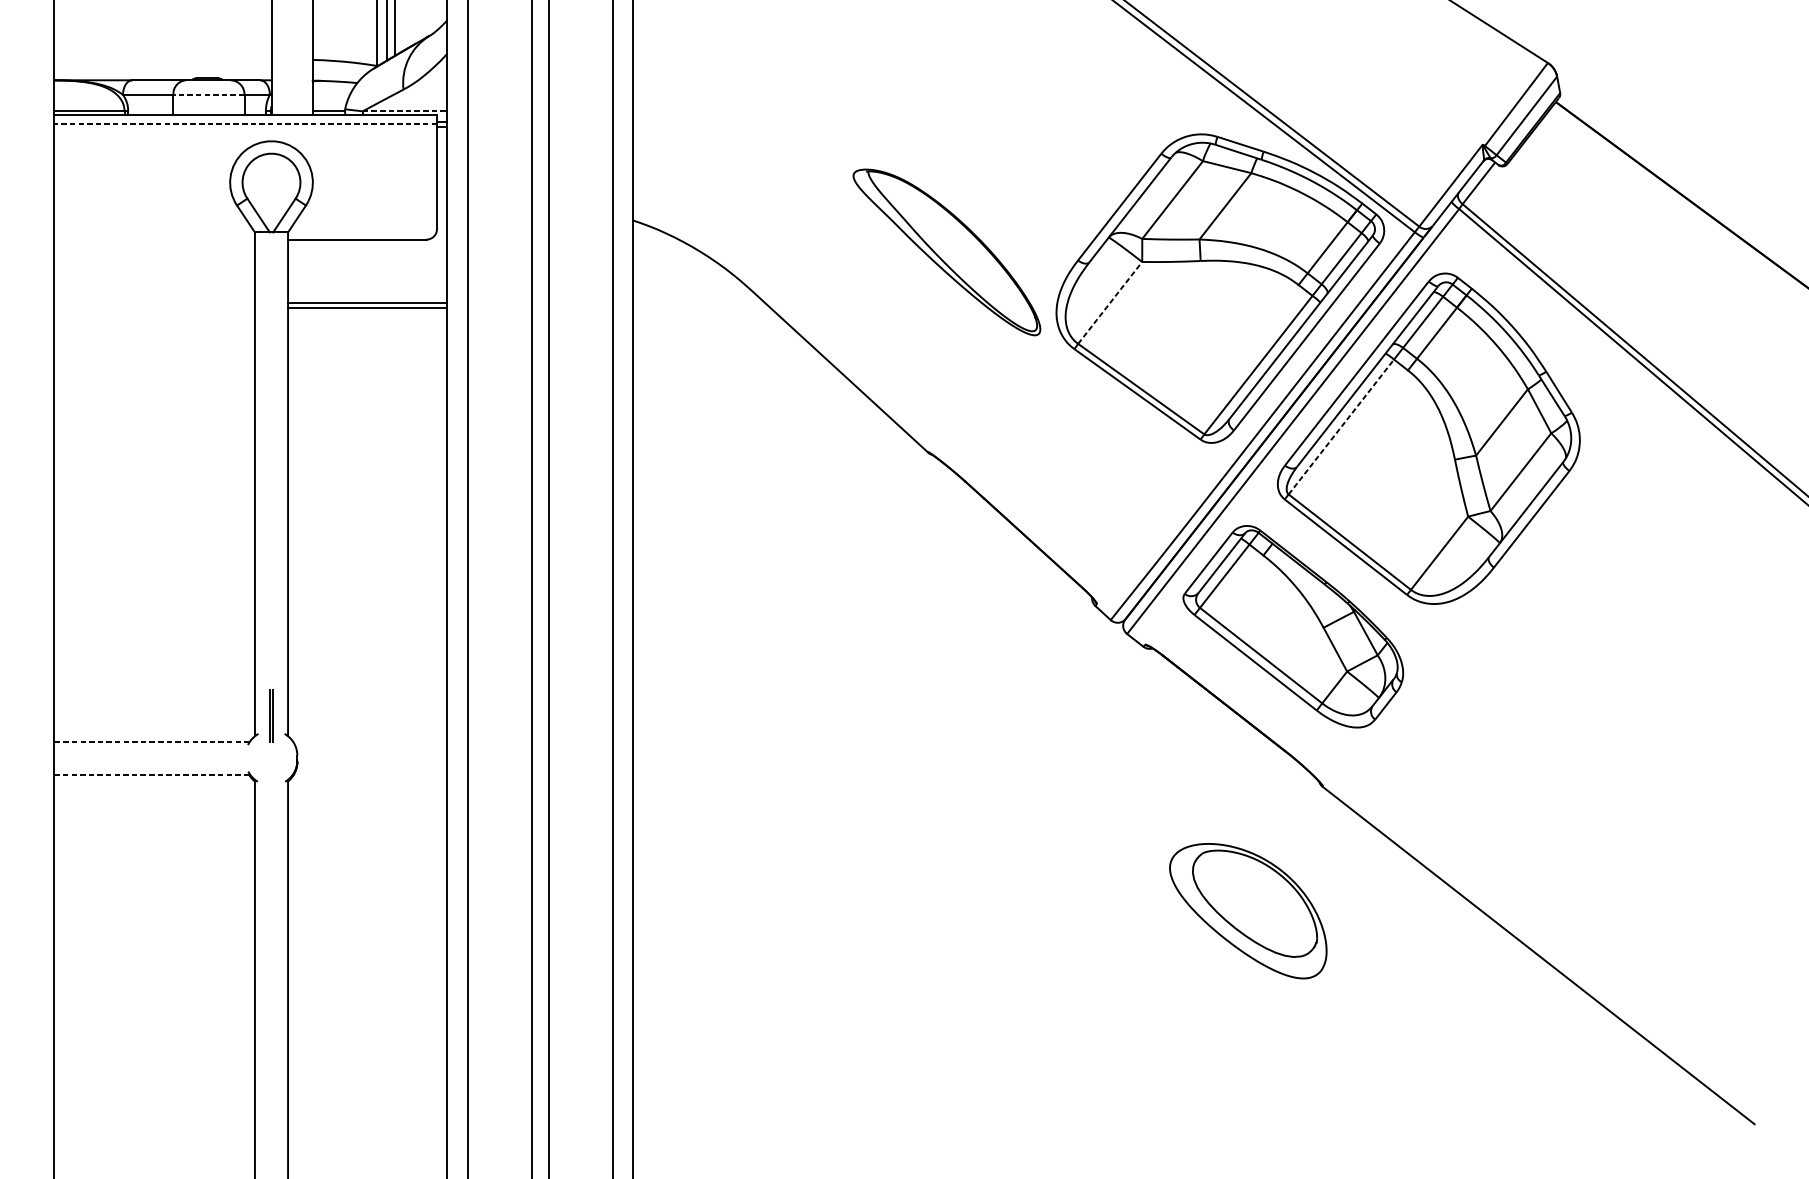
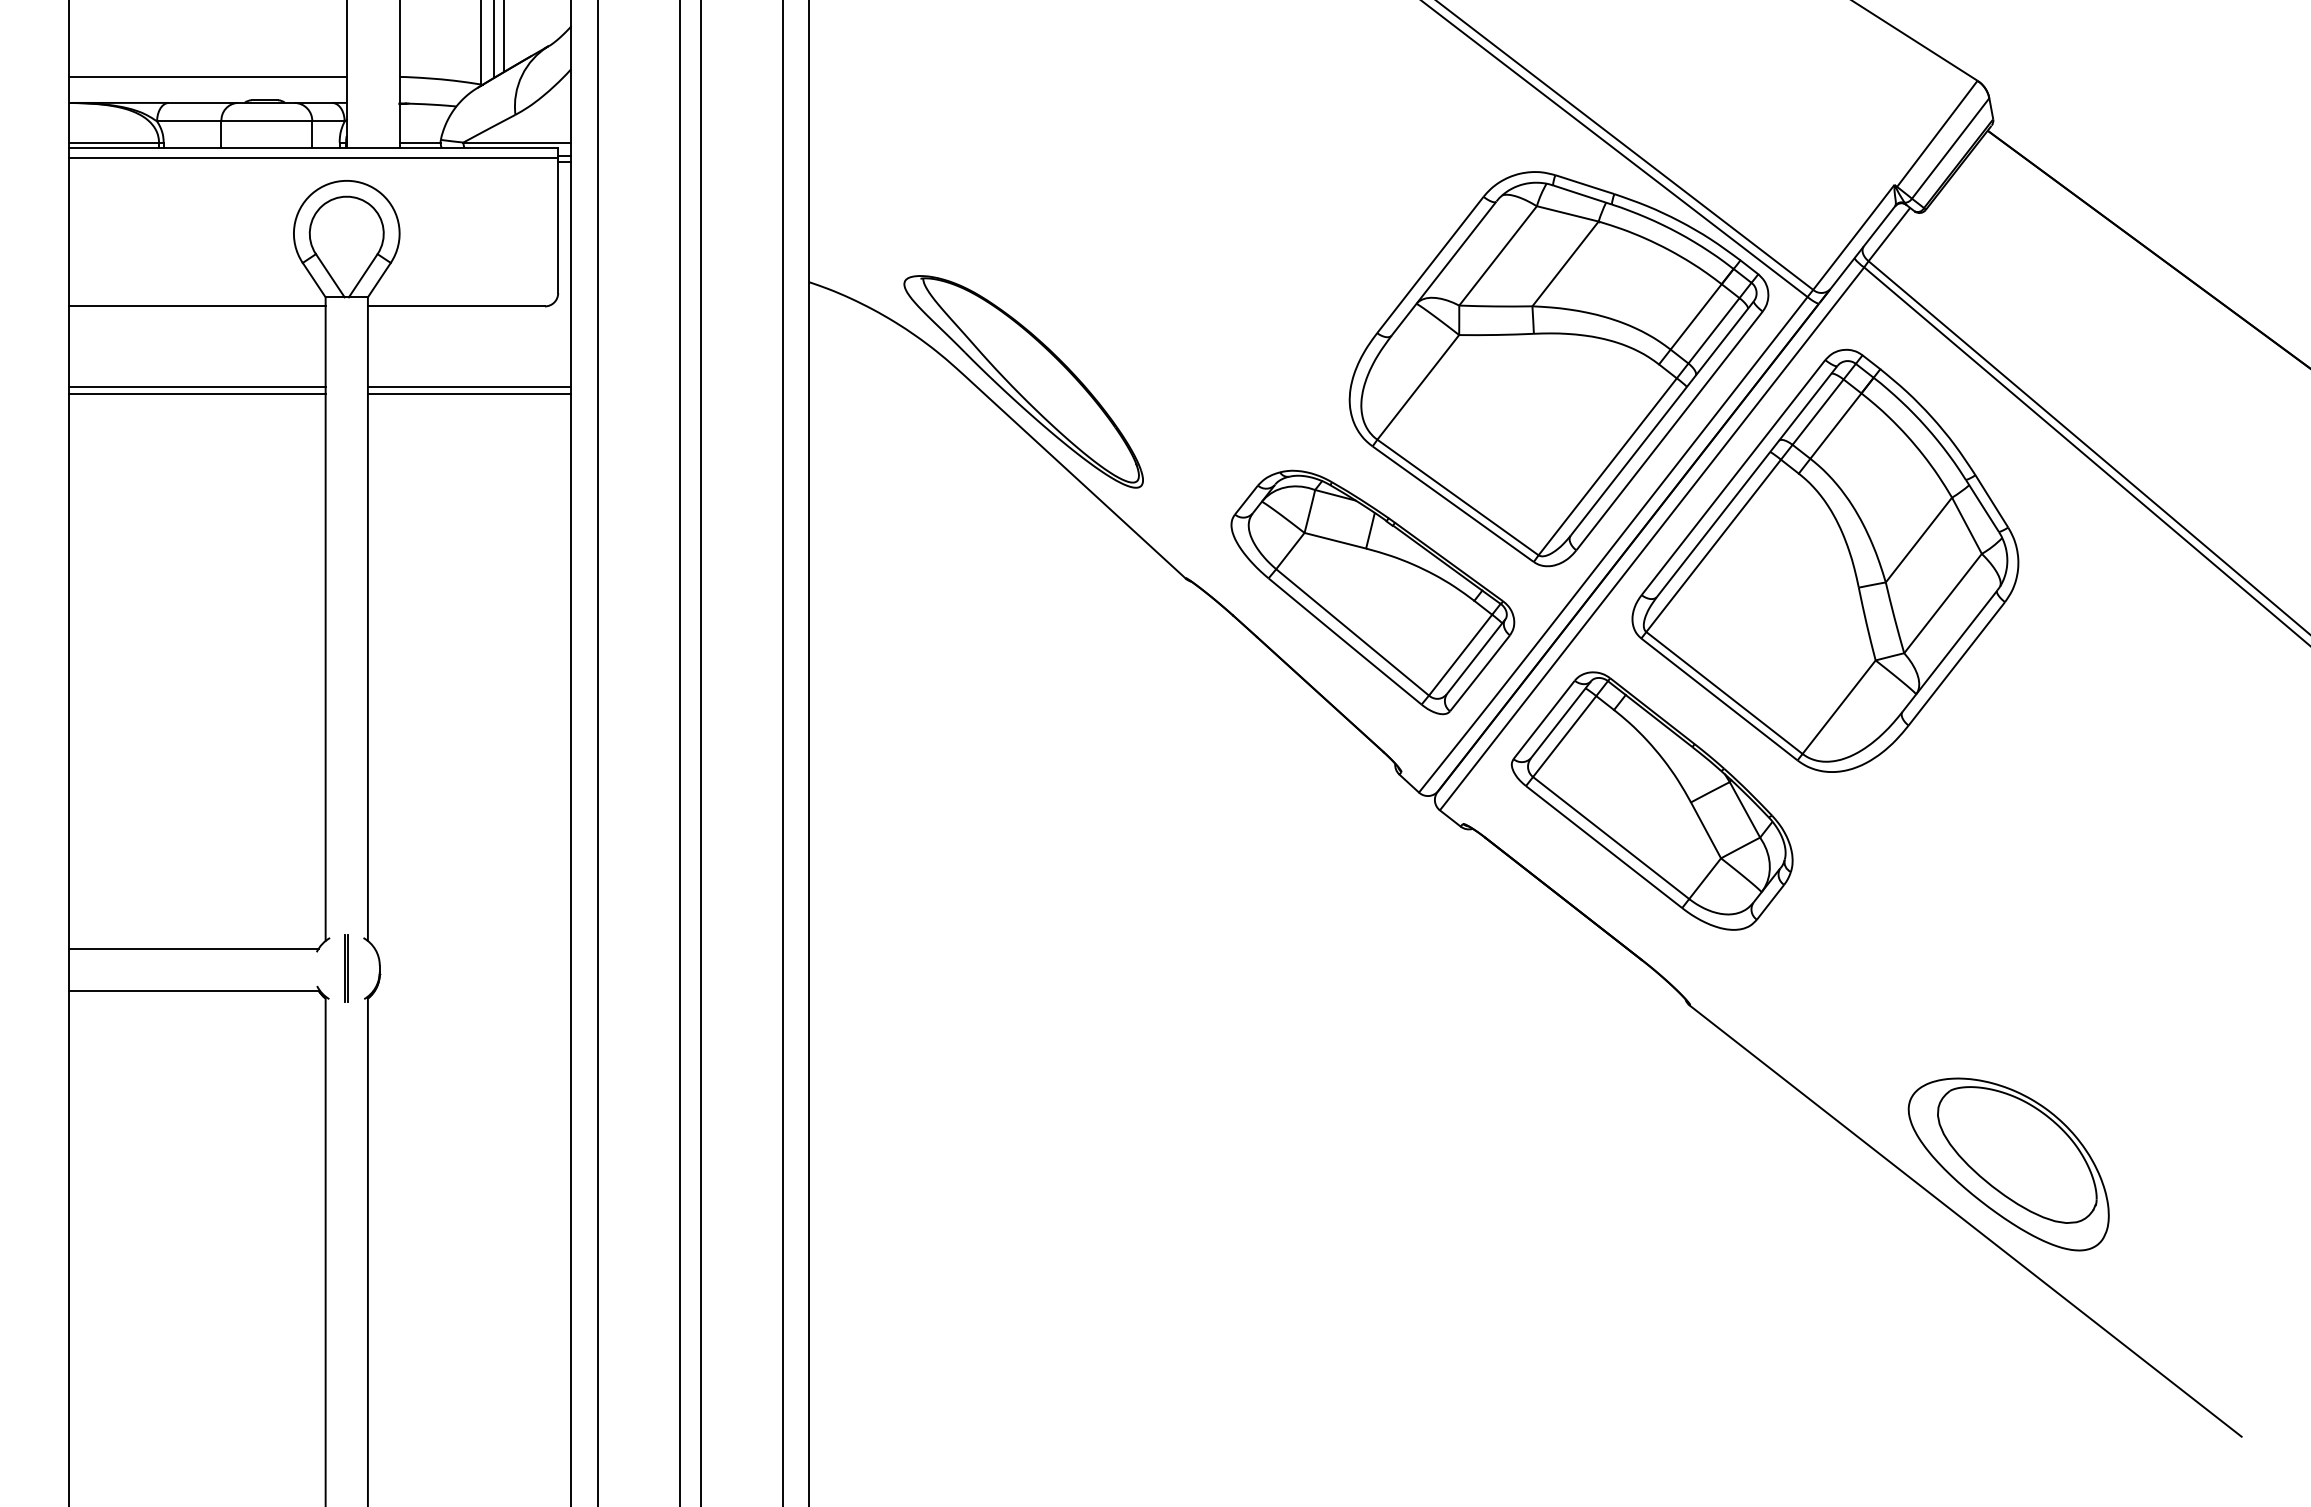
line: (162, 59) -> (207, 76), added
line: (208, 94) -> (266, 121), dashed -> solid
line: (405, 111) -> (517, 142), dashed -> solid
line: (245, 123) -> (313, 158), dashed -> solid
line: (154, 239) -> (197, 306), added
part: (946, 252) -> (1023, 381), moved
line: (154, 303) -> (197, 387), added
line: (1110, 303) -> (1418, 387), dashed -> solid
line: (154, 307) -> (197, 393), added
line: (1341, 426) -> (1713, 545), dashed -> solid
part: (1074, 463) -> (1372, 592), added
line: (270, 716) -> (345, 968), moved
line: (152, 742) -> (194, 948), dashed -> solid
line: (152, 774) -> (194, 990), dashed -> solid
part: (1248, 911) -> (2008, 1164), moved

